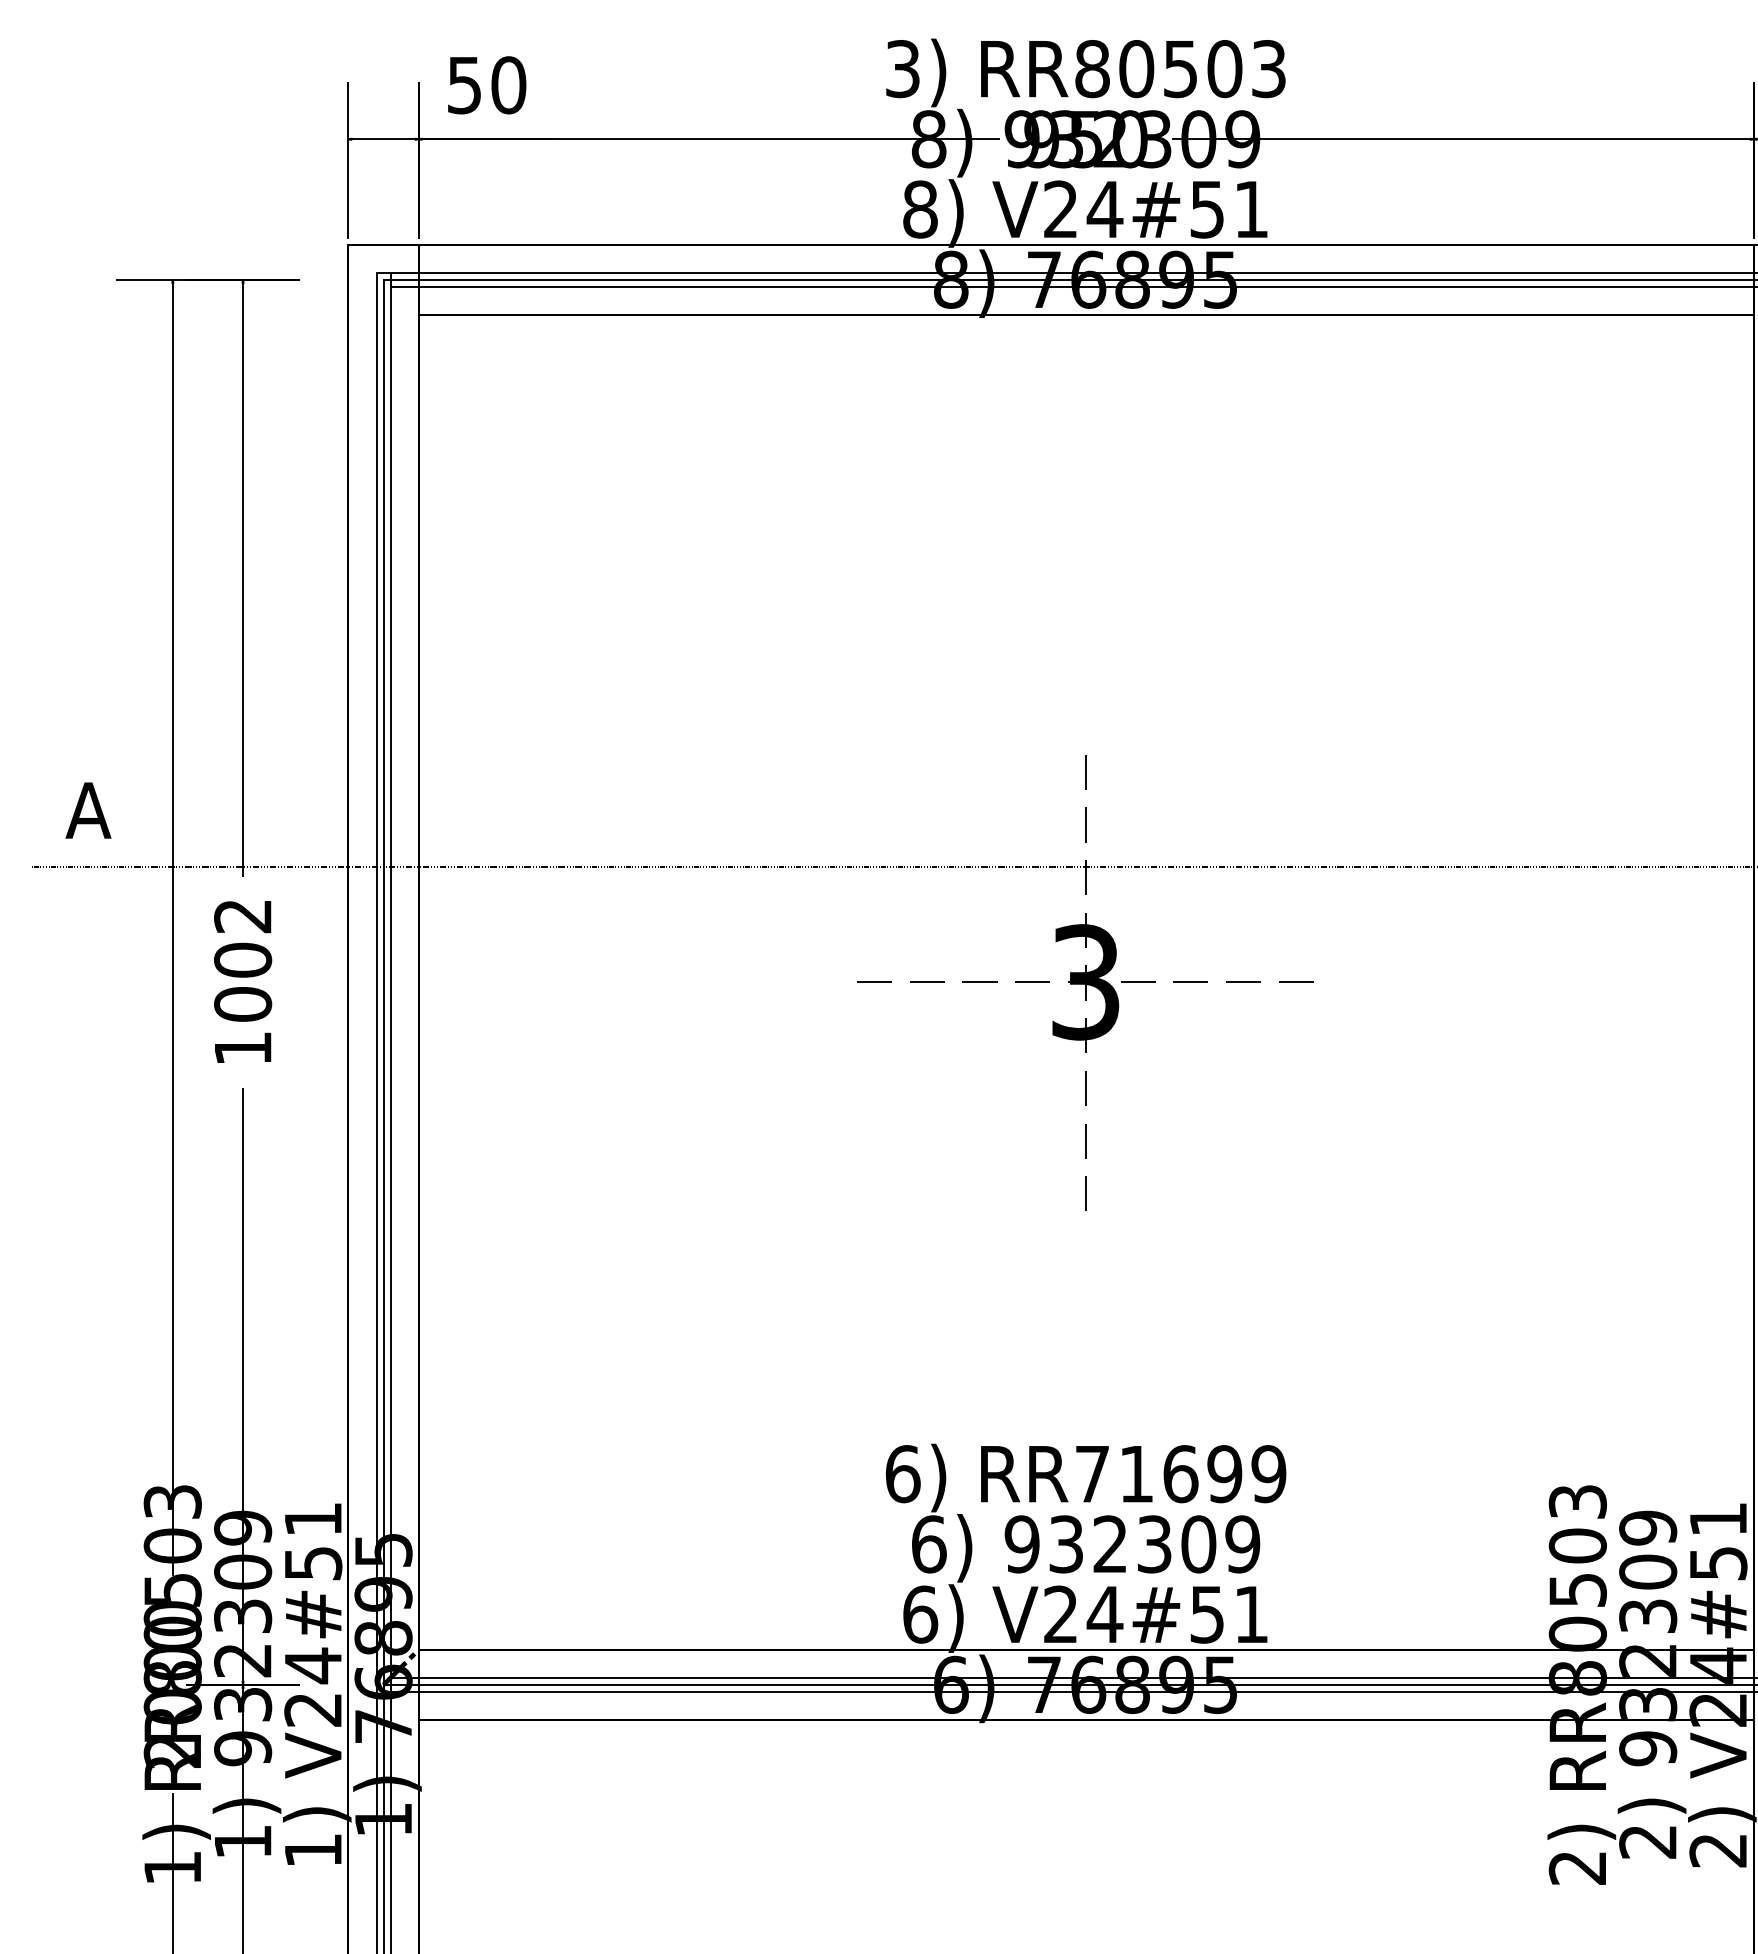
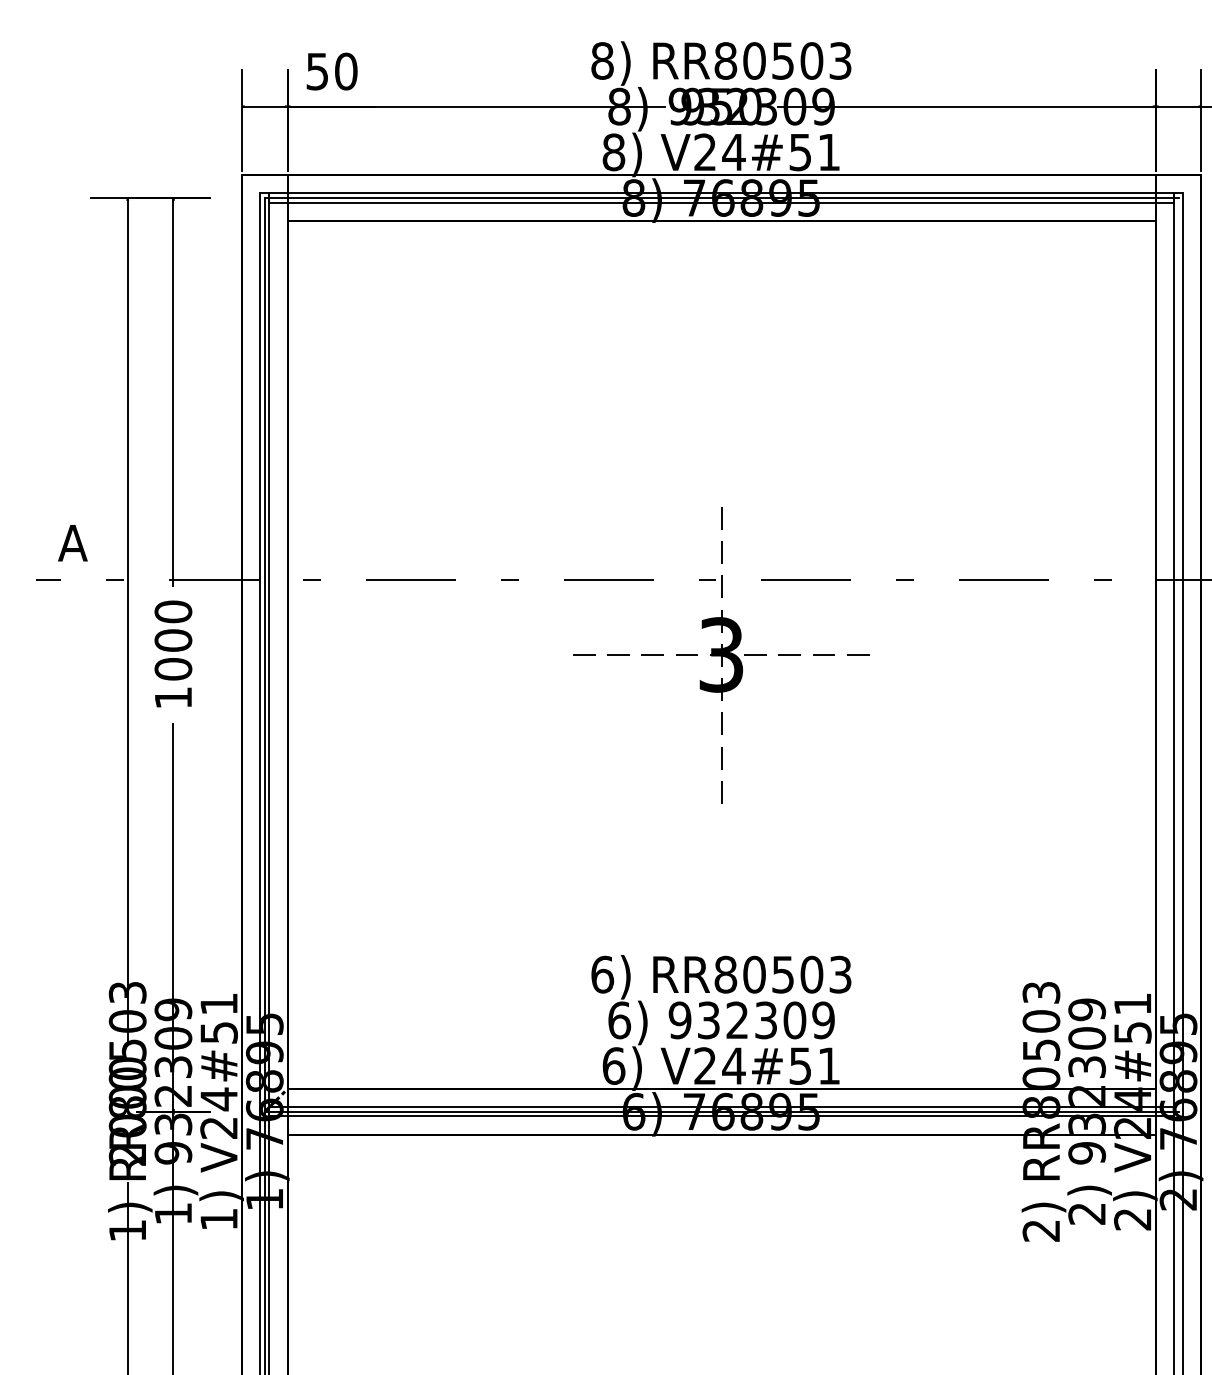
text: (902, 68) -> (602, 60), 3) -> 8)
text: (243, 915) -> (173, 611), 1002 -> 1000
text: (1179, 1473) -> (782, 974), RR71699 -> RR80503

